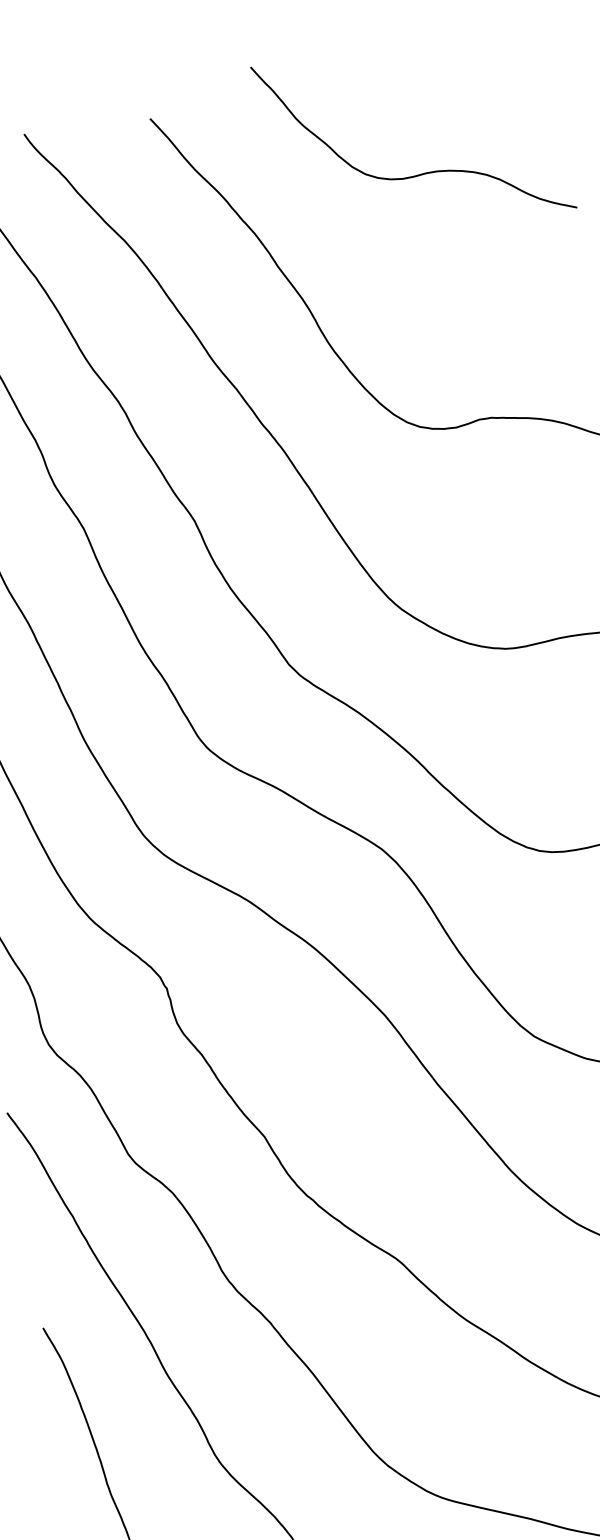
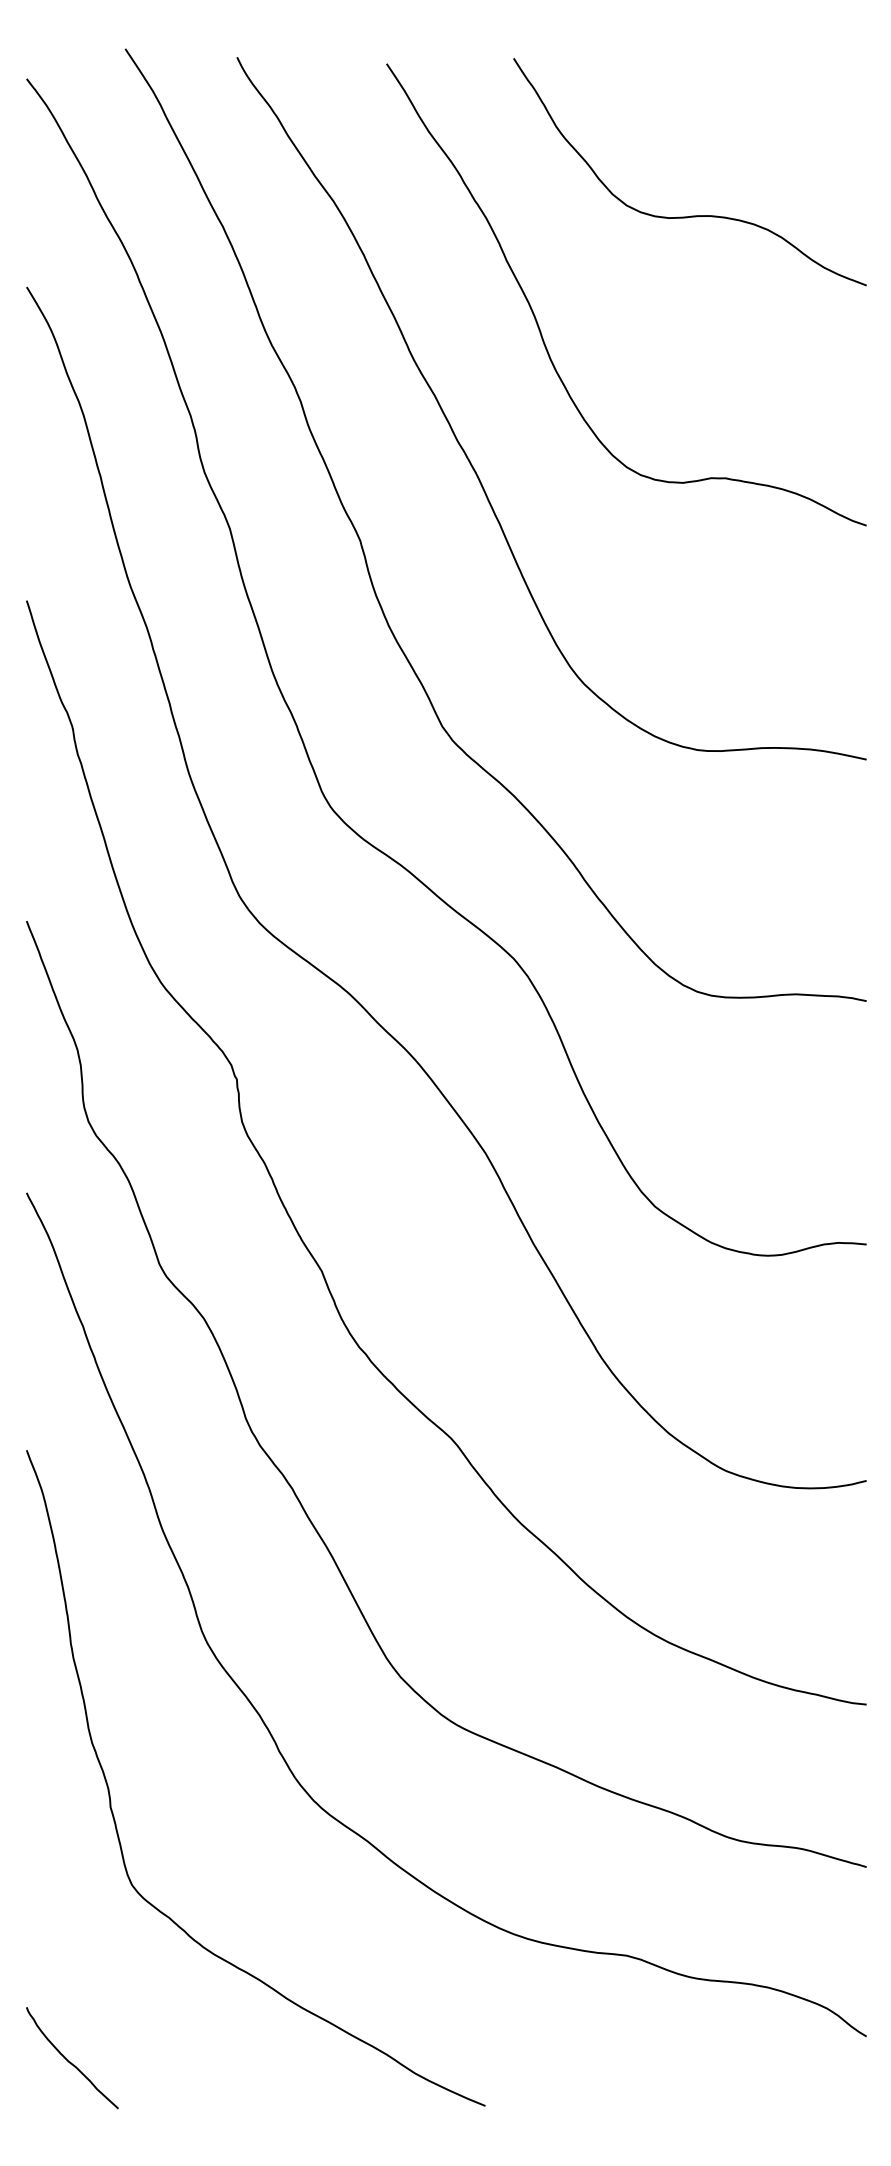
curve: (421, 173) -> (691, 215), moved

